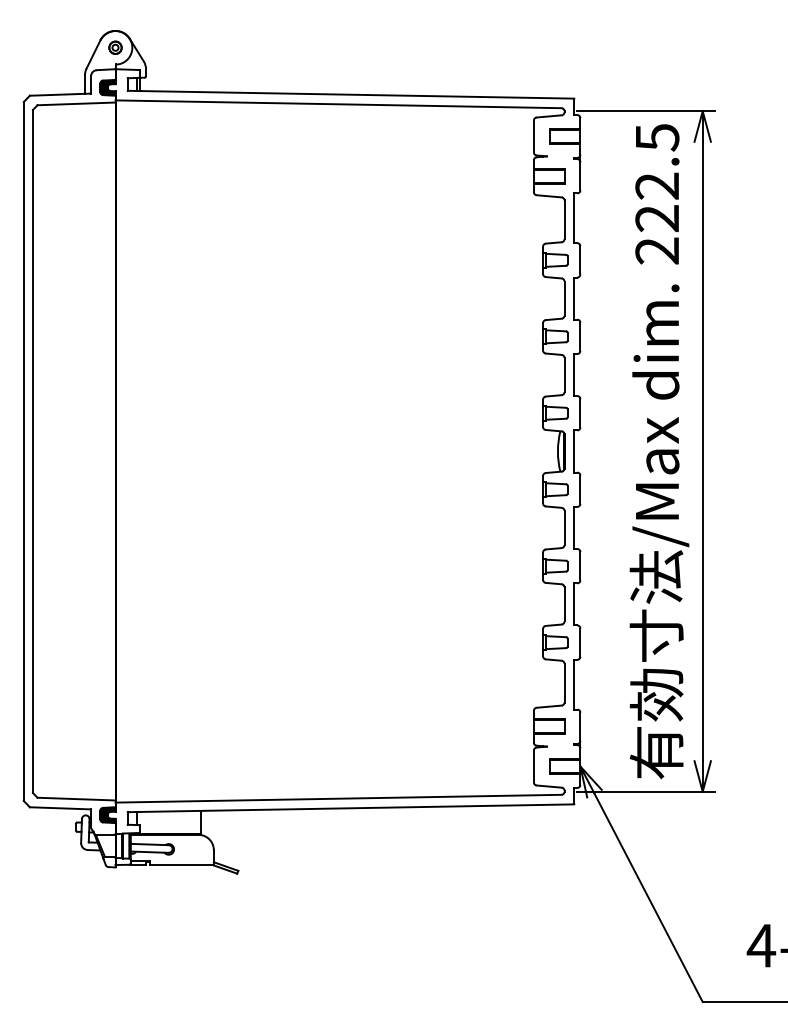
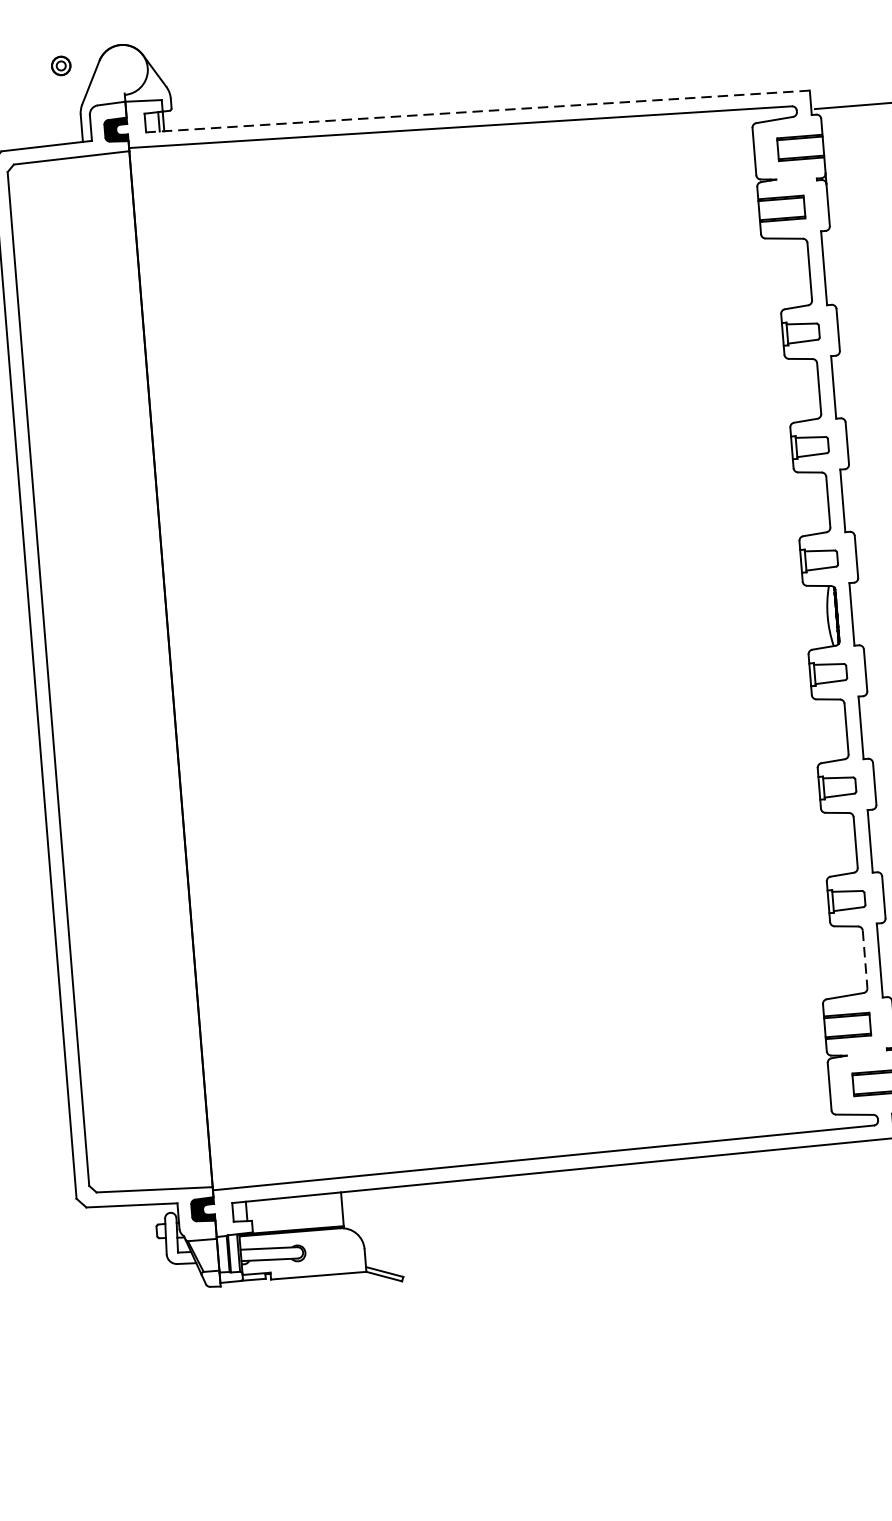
part: (115, 47) -> (61, 65), moved
line: (350, 94) -> (477, 111), solid -> dashed
line: (564, 683) -> (865, 959), solid -> dashed

